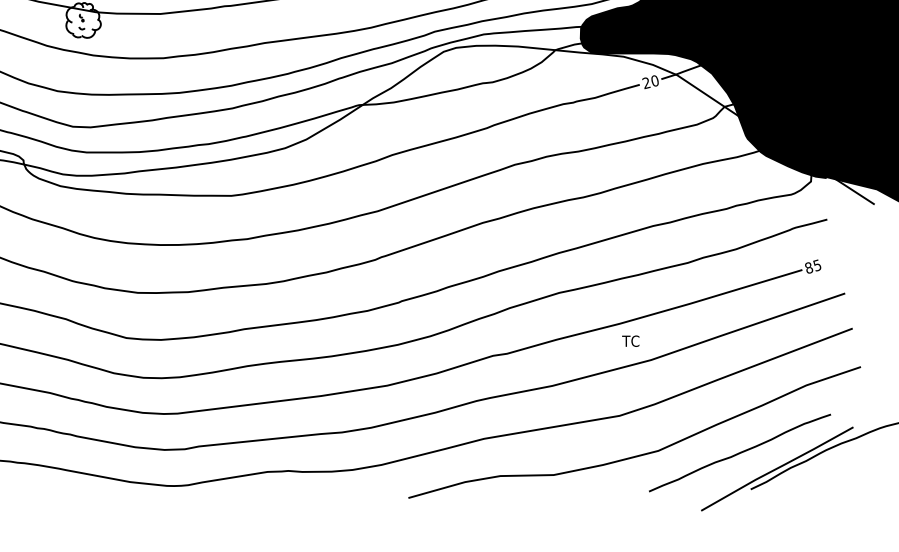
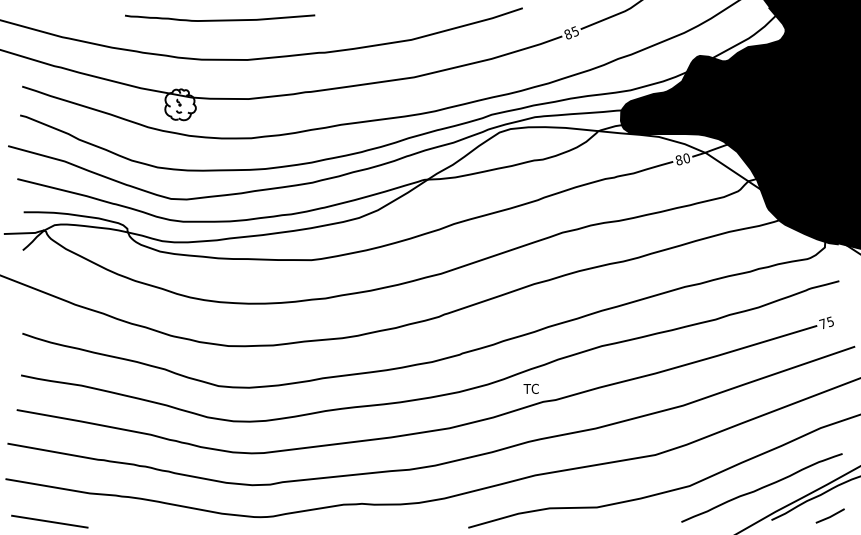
text: (645, 83) -> (678, 160), 20 -> 80
text: (808, 267) -> (822, 323), 85 -> 75
text: (629, 340) -> (530, 388), moved
line: (817, 484) -> (830, 515), added

